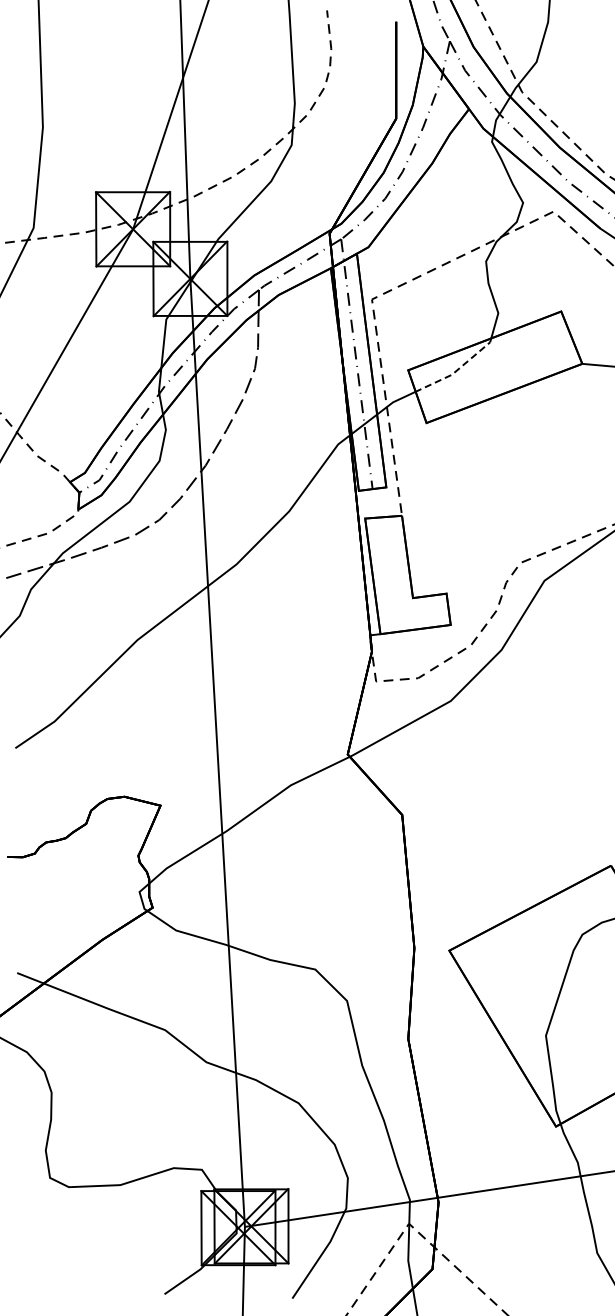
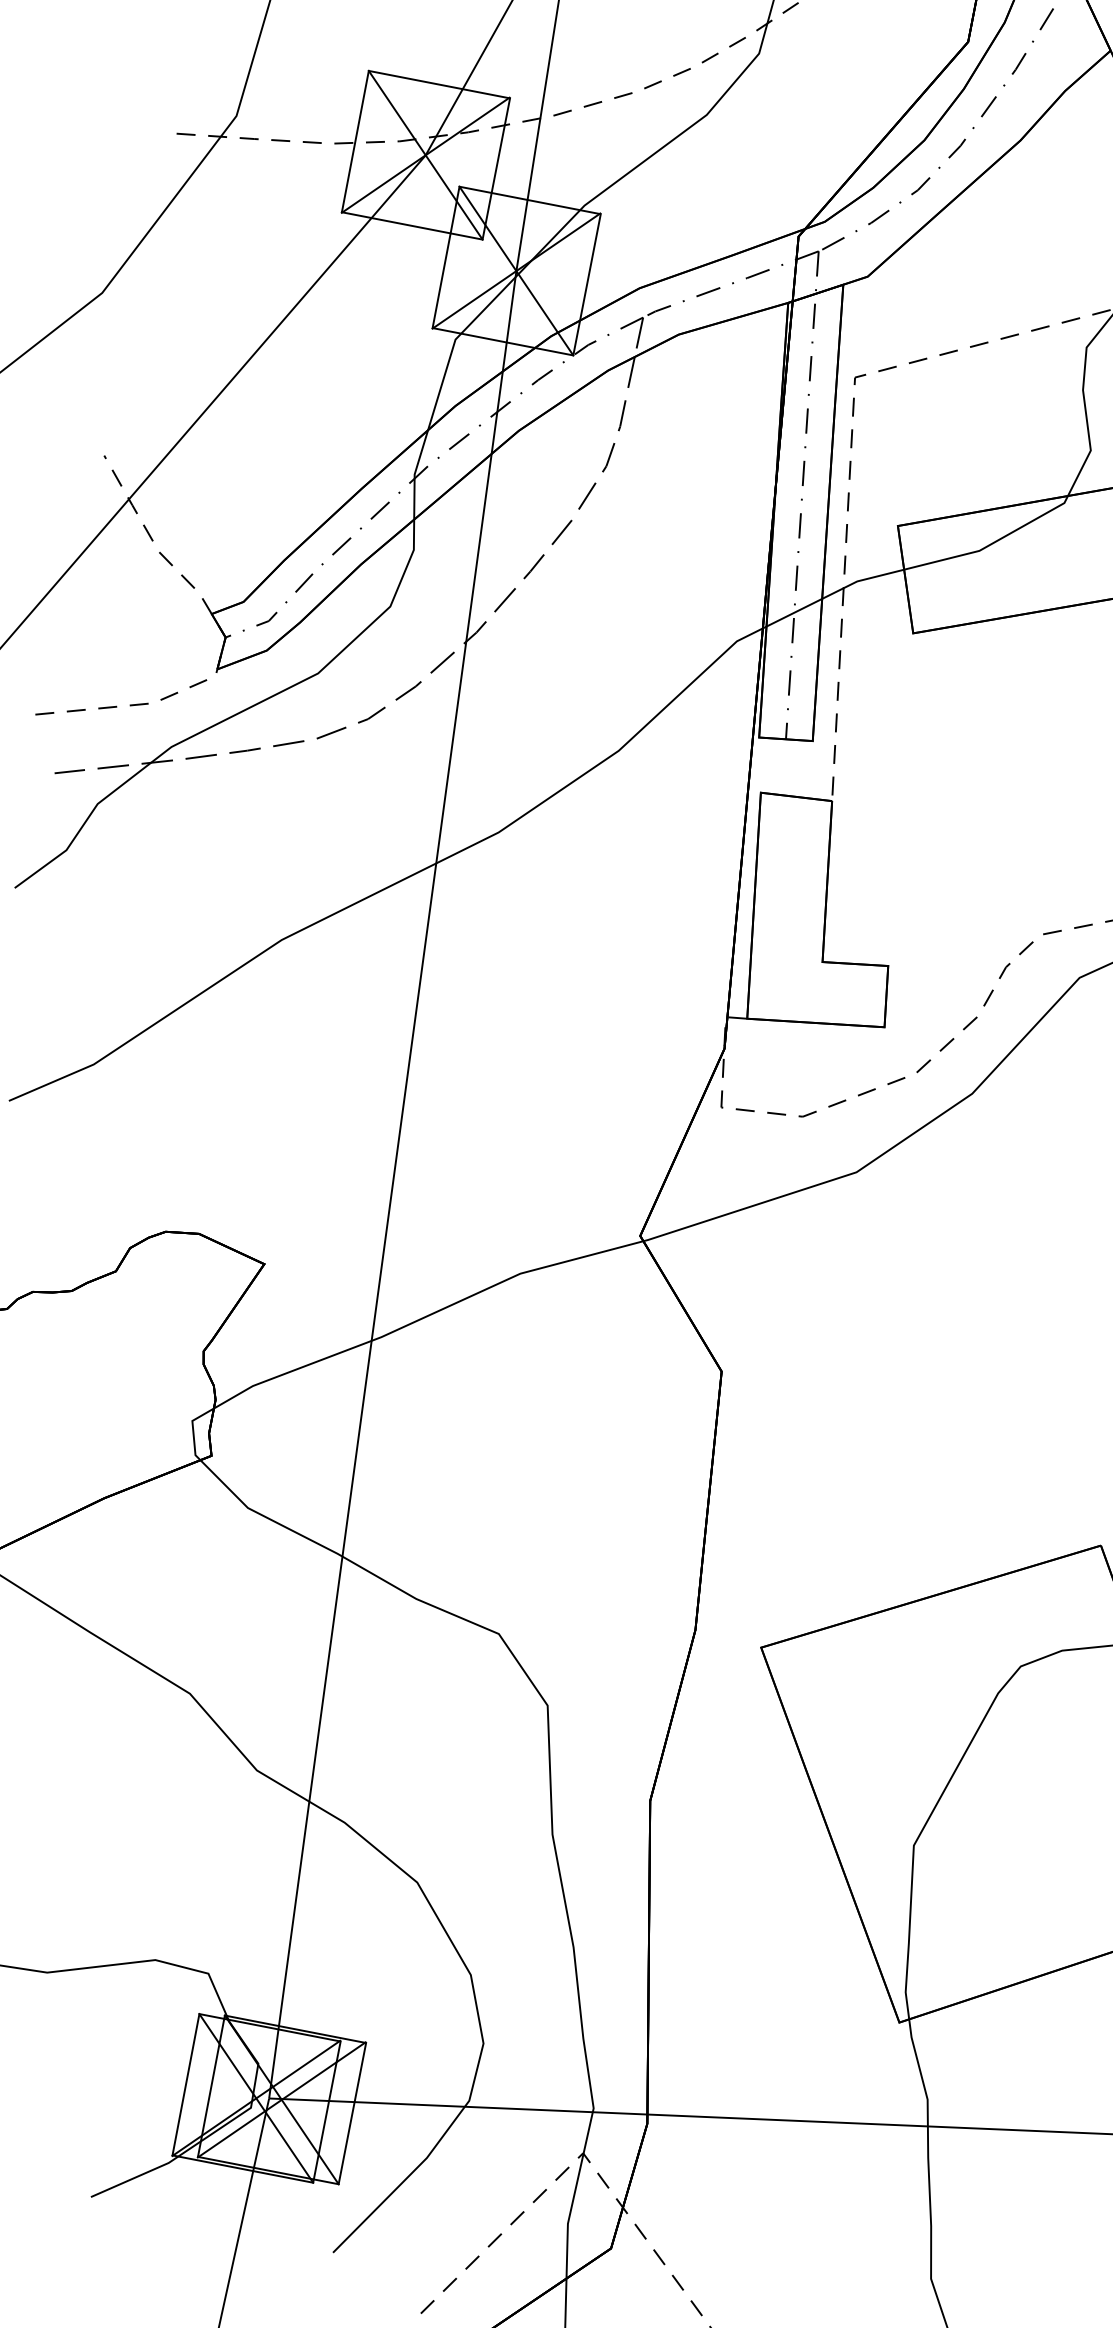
line: (457, 369) -> (992, 542), dashed -> solid

